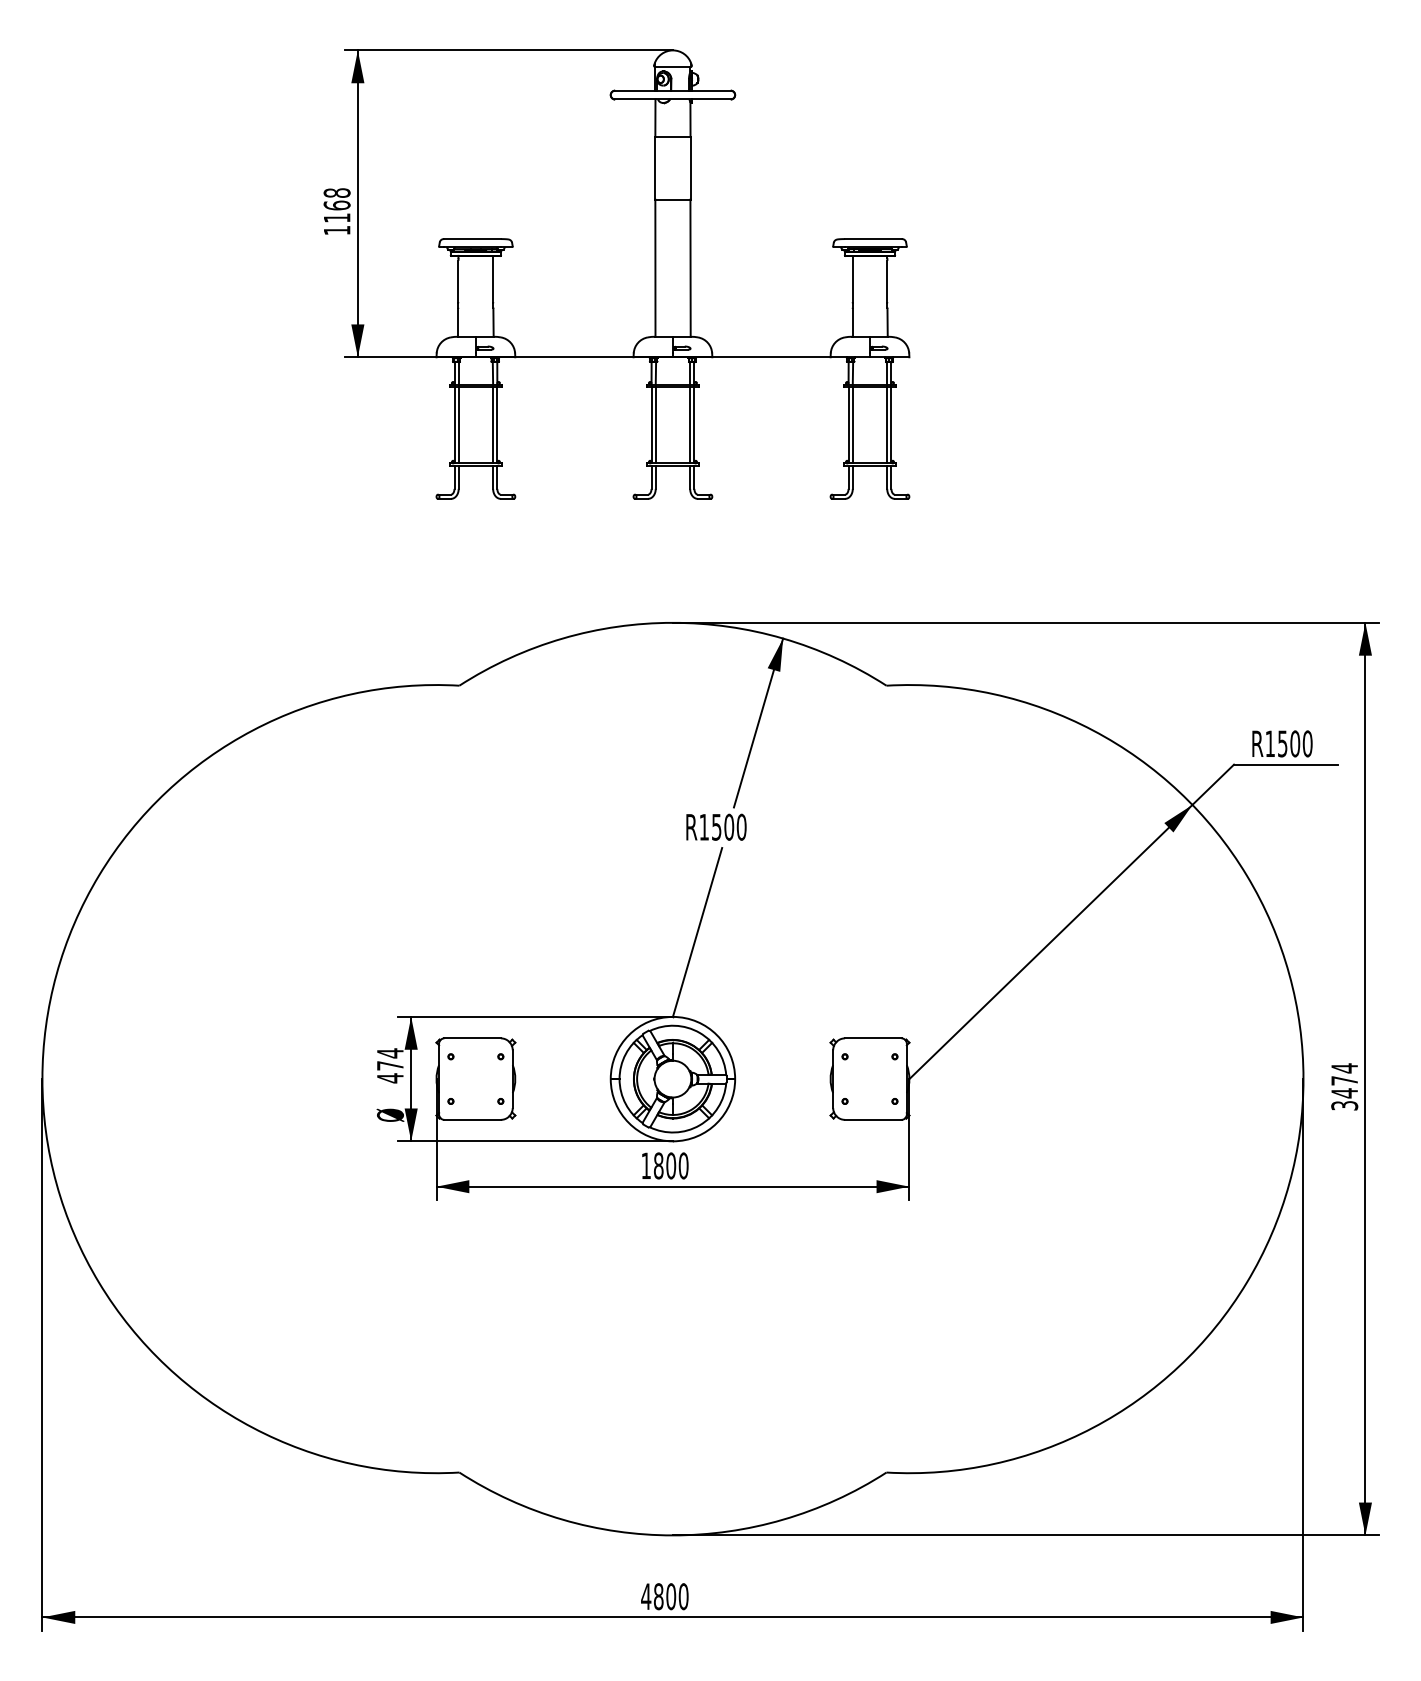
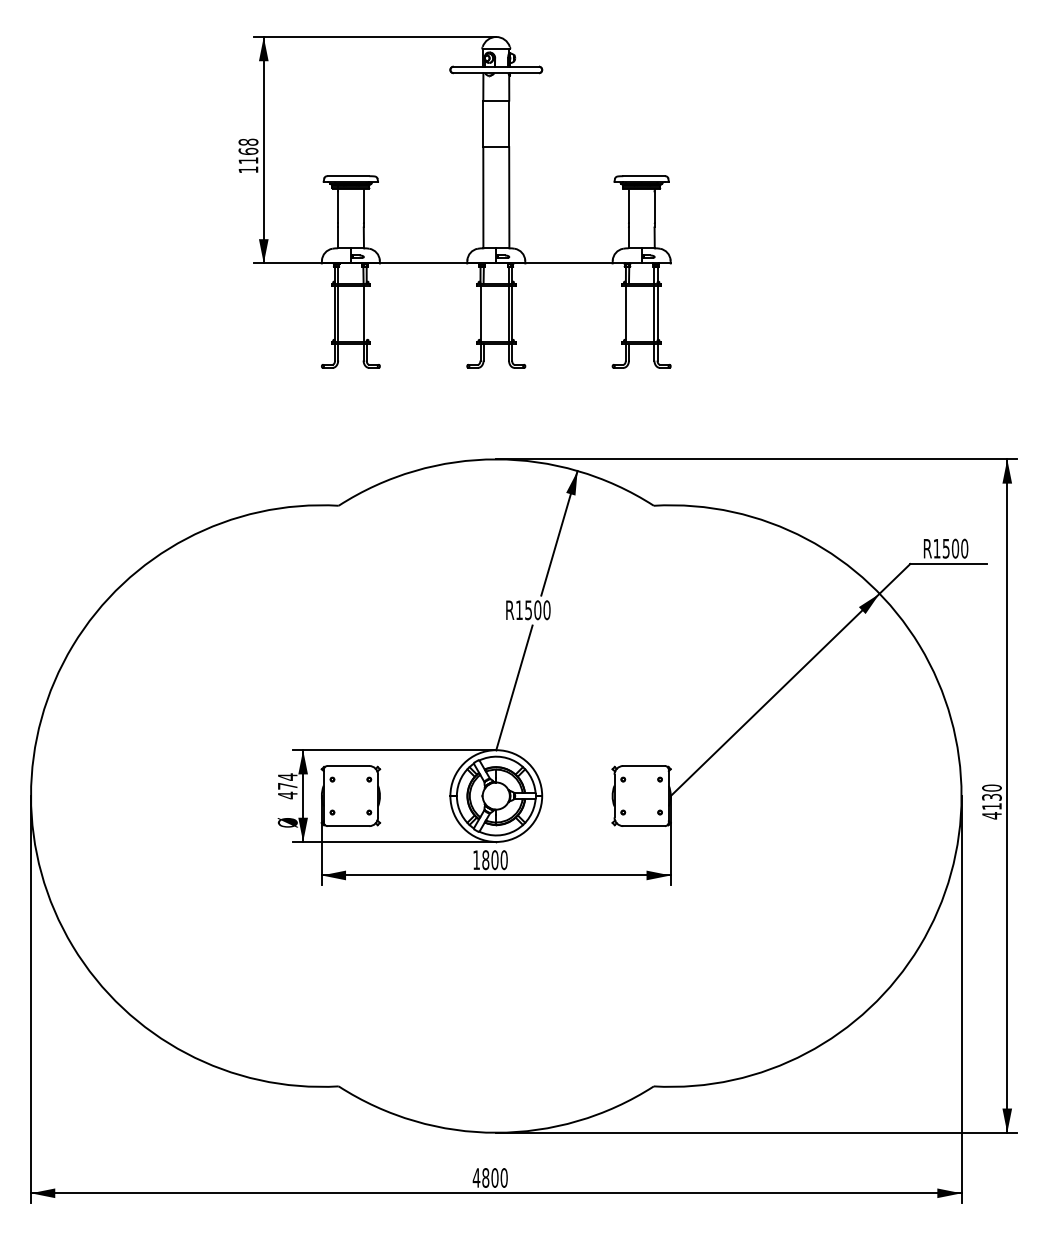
line: (497, 425) -> (366, 313), removed
line: (655, 425) -> (483, 313), removed
line: (852, 425) -> (628, 313), removed
text: (1344, 1086) -> (991, 801), 3474 -> 4130

